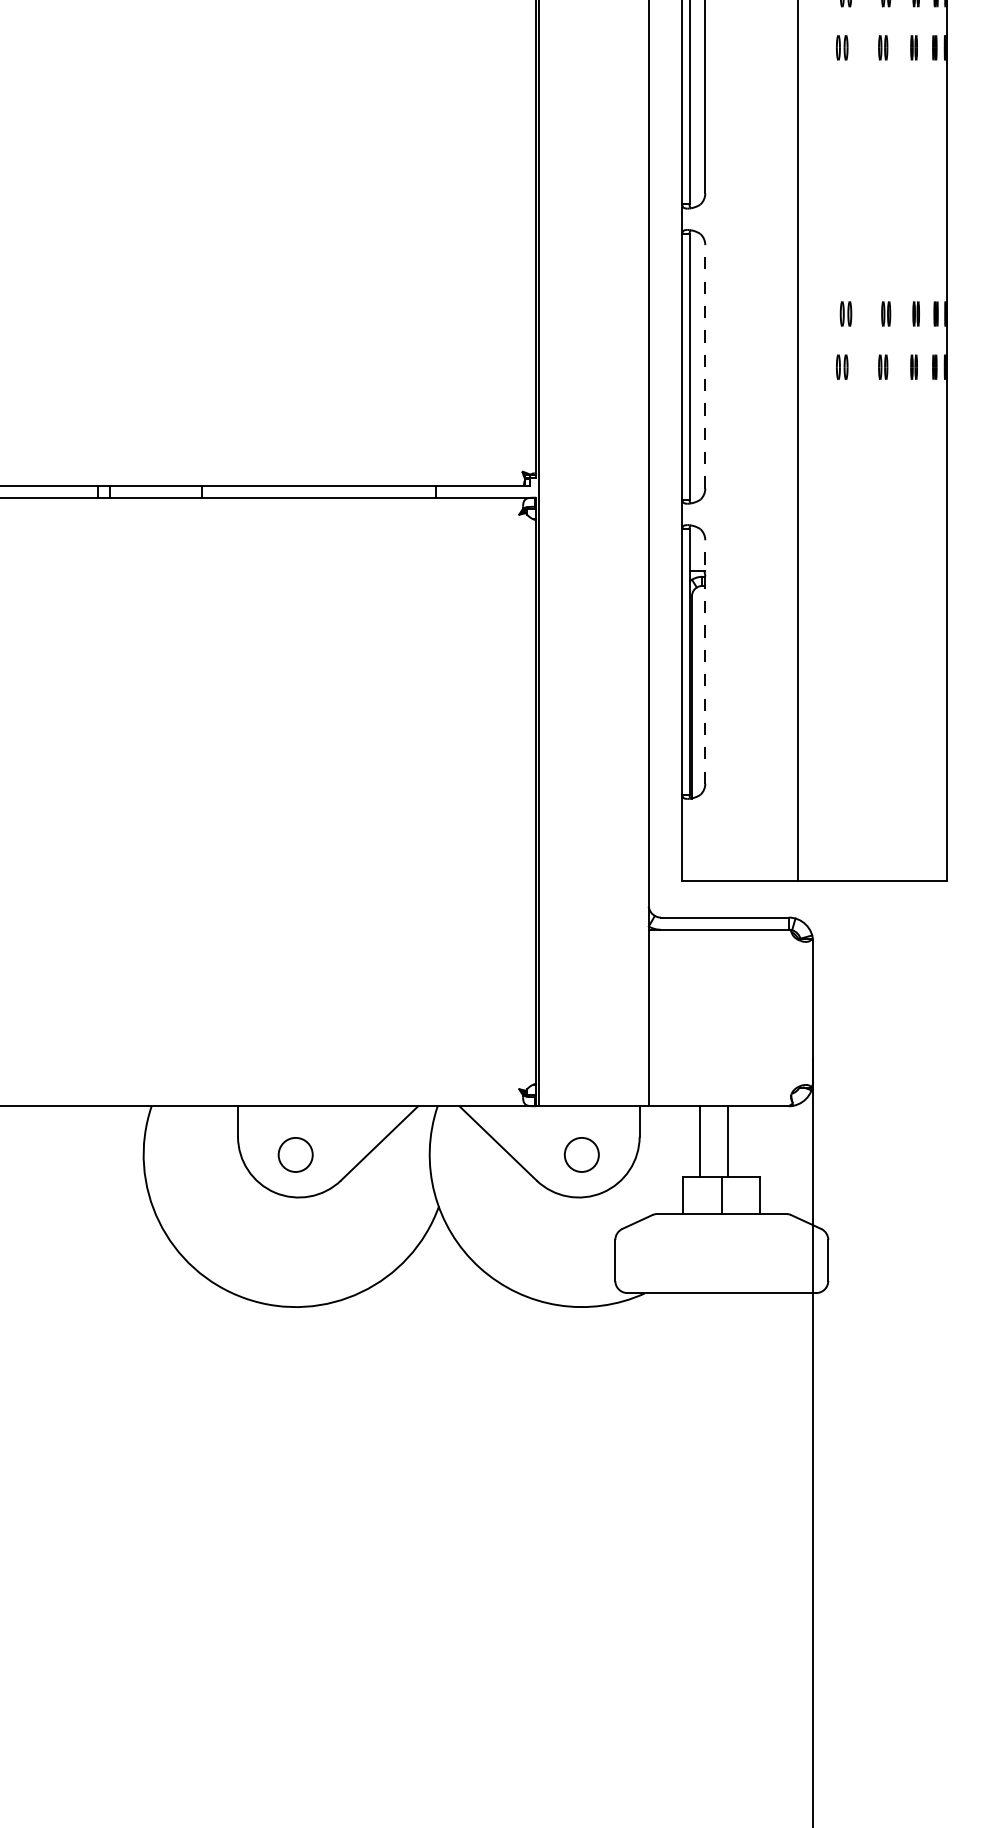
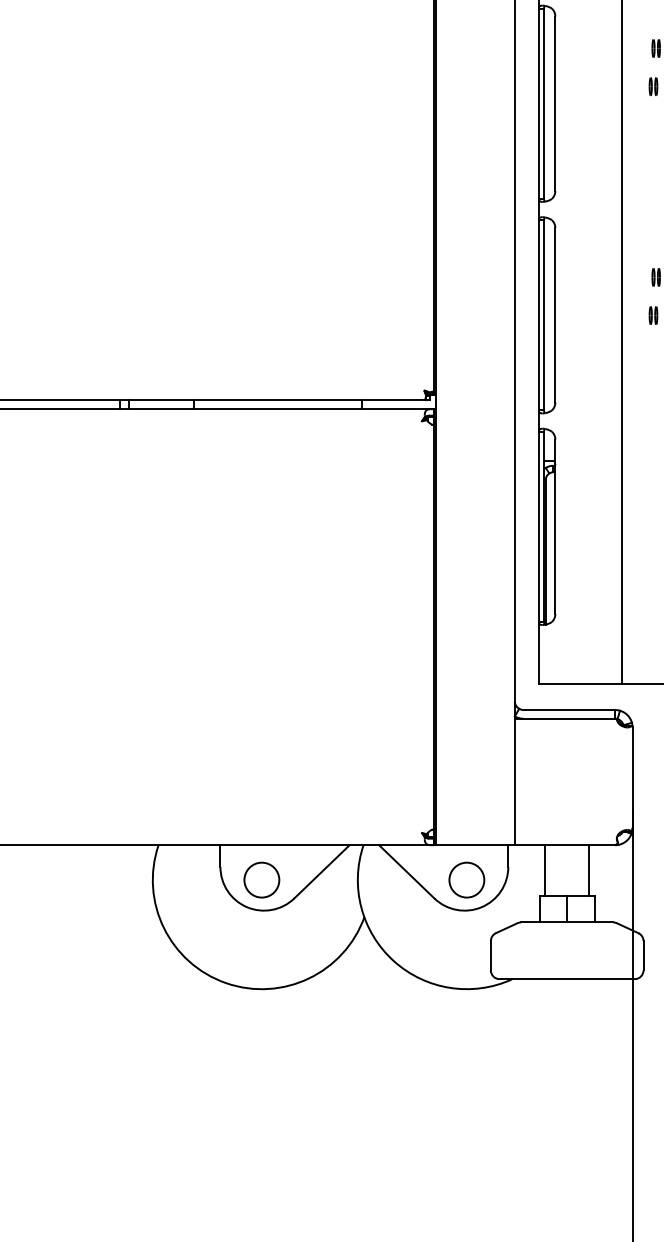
line: (705, 366) -> (555, 315), dashed -> solid
line: (705, 662) -> (555, 527), dashed -> solid
line: (700, 1141) -> (589, 870), moved
line: (728, 1141) -> (545, 870), moved
circle: (295, 1154) -> (261, 879), size x1.43
circle: (581, 1154) -> (466, 879), size x1.43

